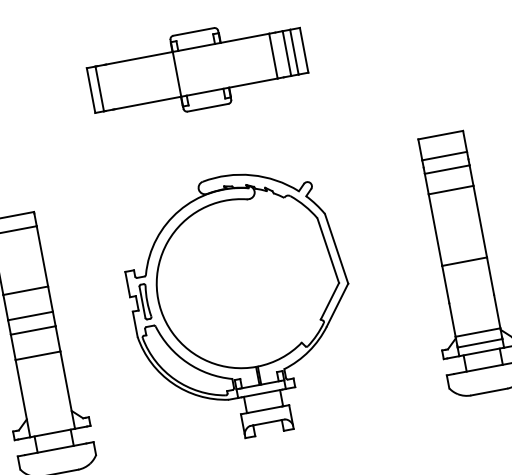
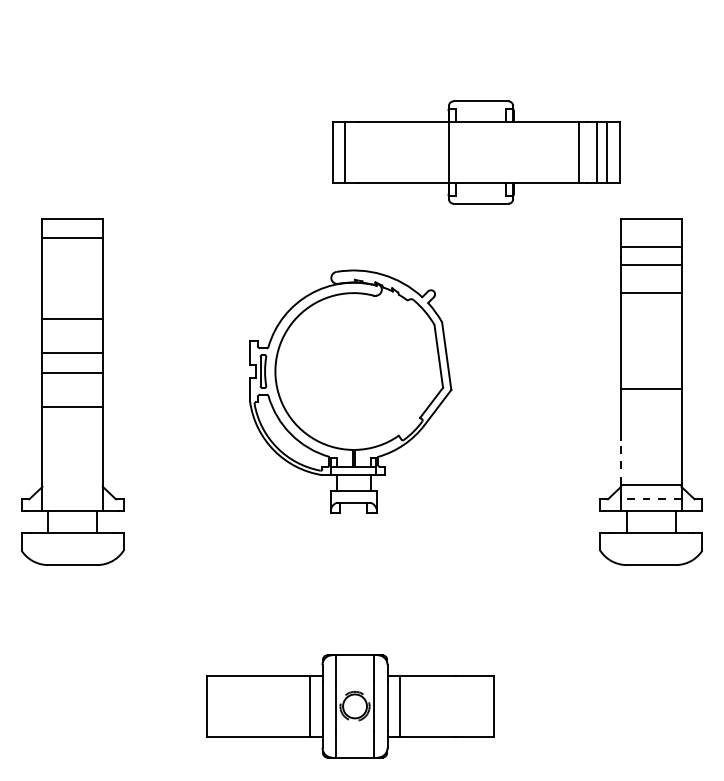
part: (197, 70) -> (476, 152), moved
part: (241, 305) -> (350, 391), size x0.7
line: (452, 320) -> (621, 462), solid -> dashed
line: (479, 343) -> (650, 499), solid -> dashed

